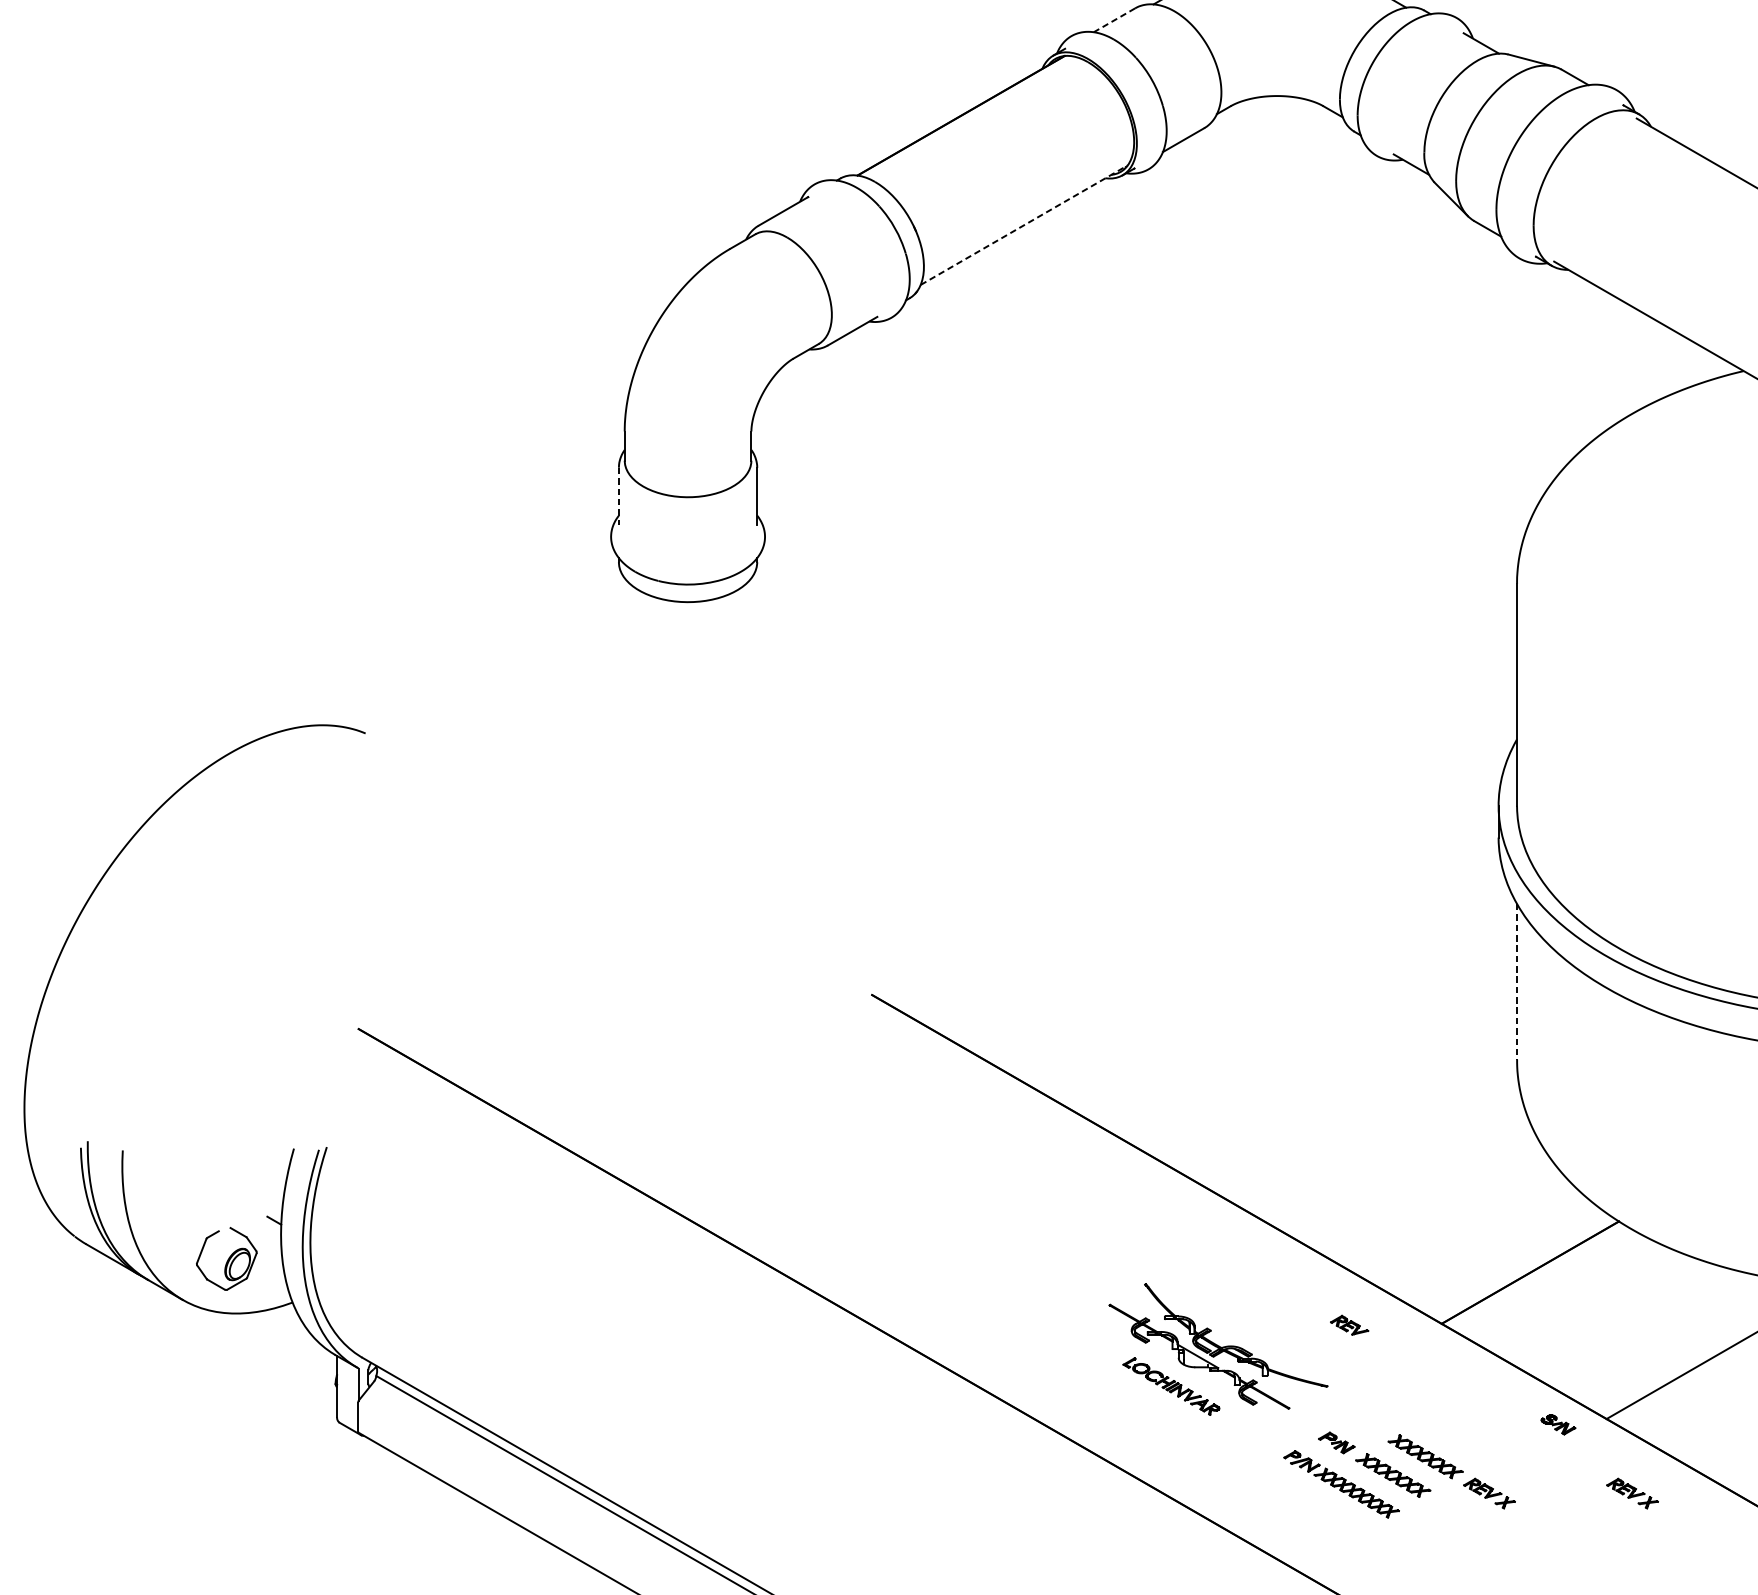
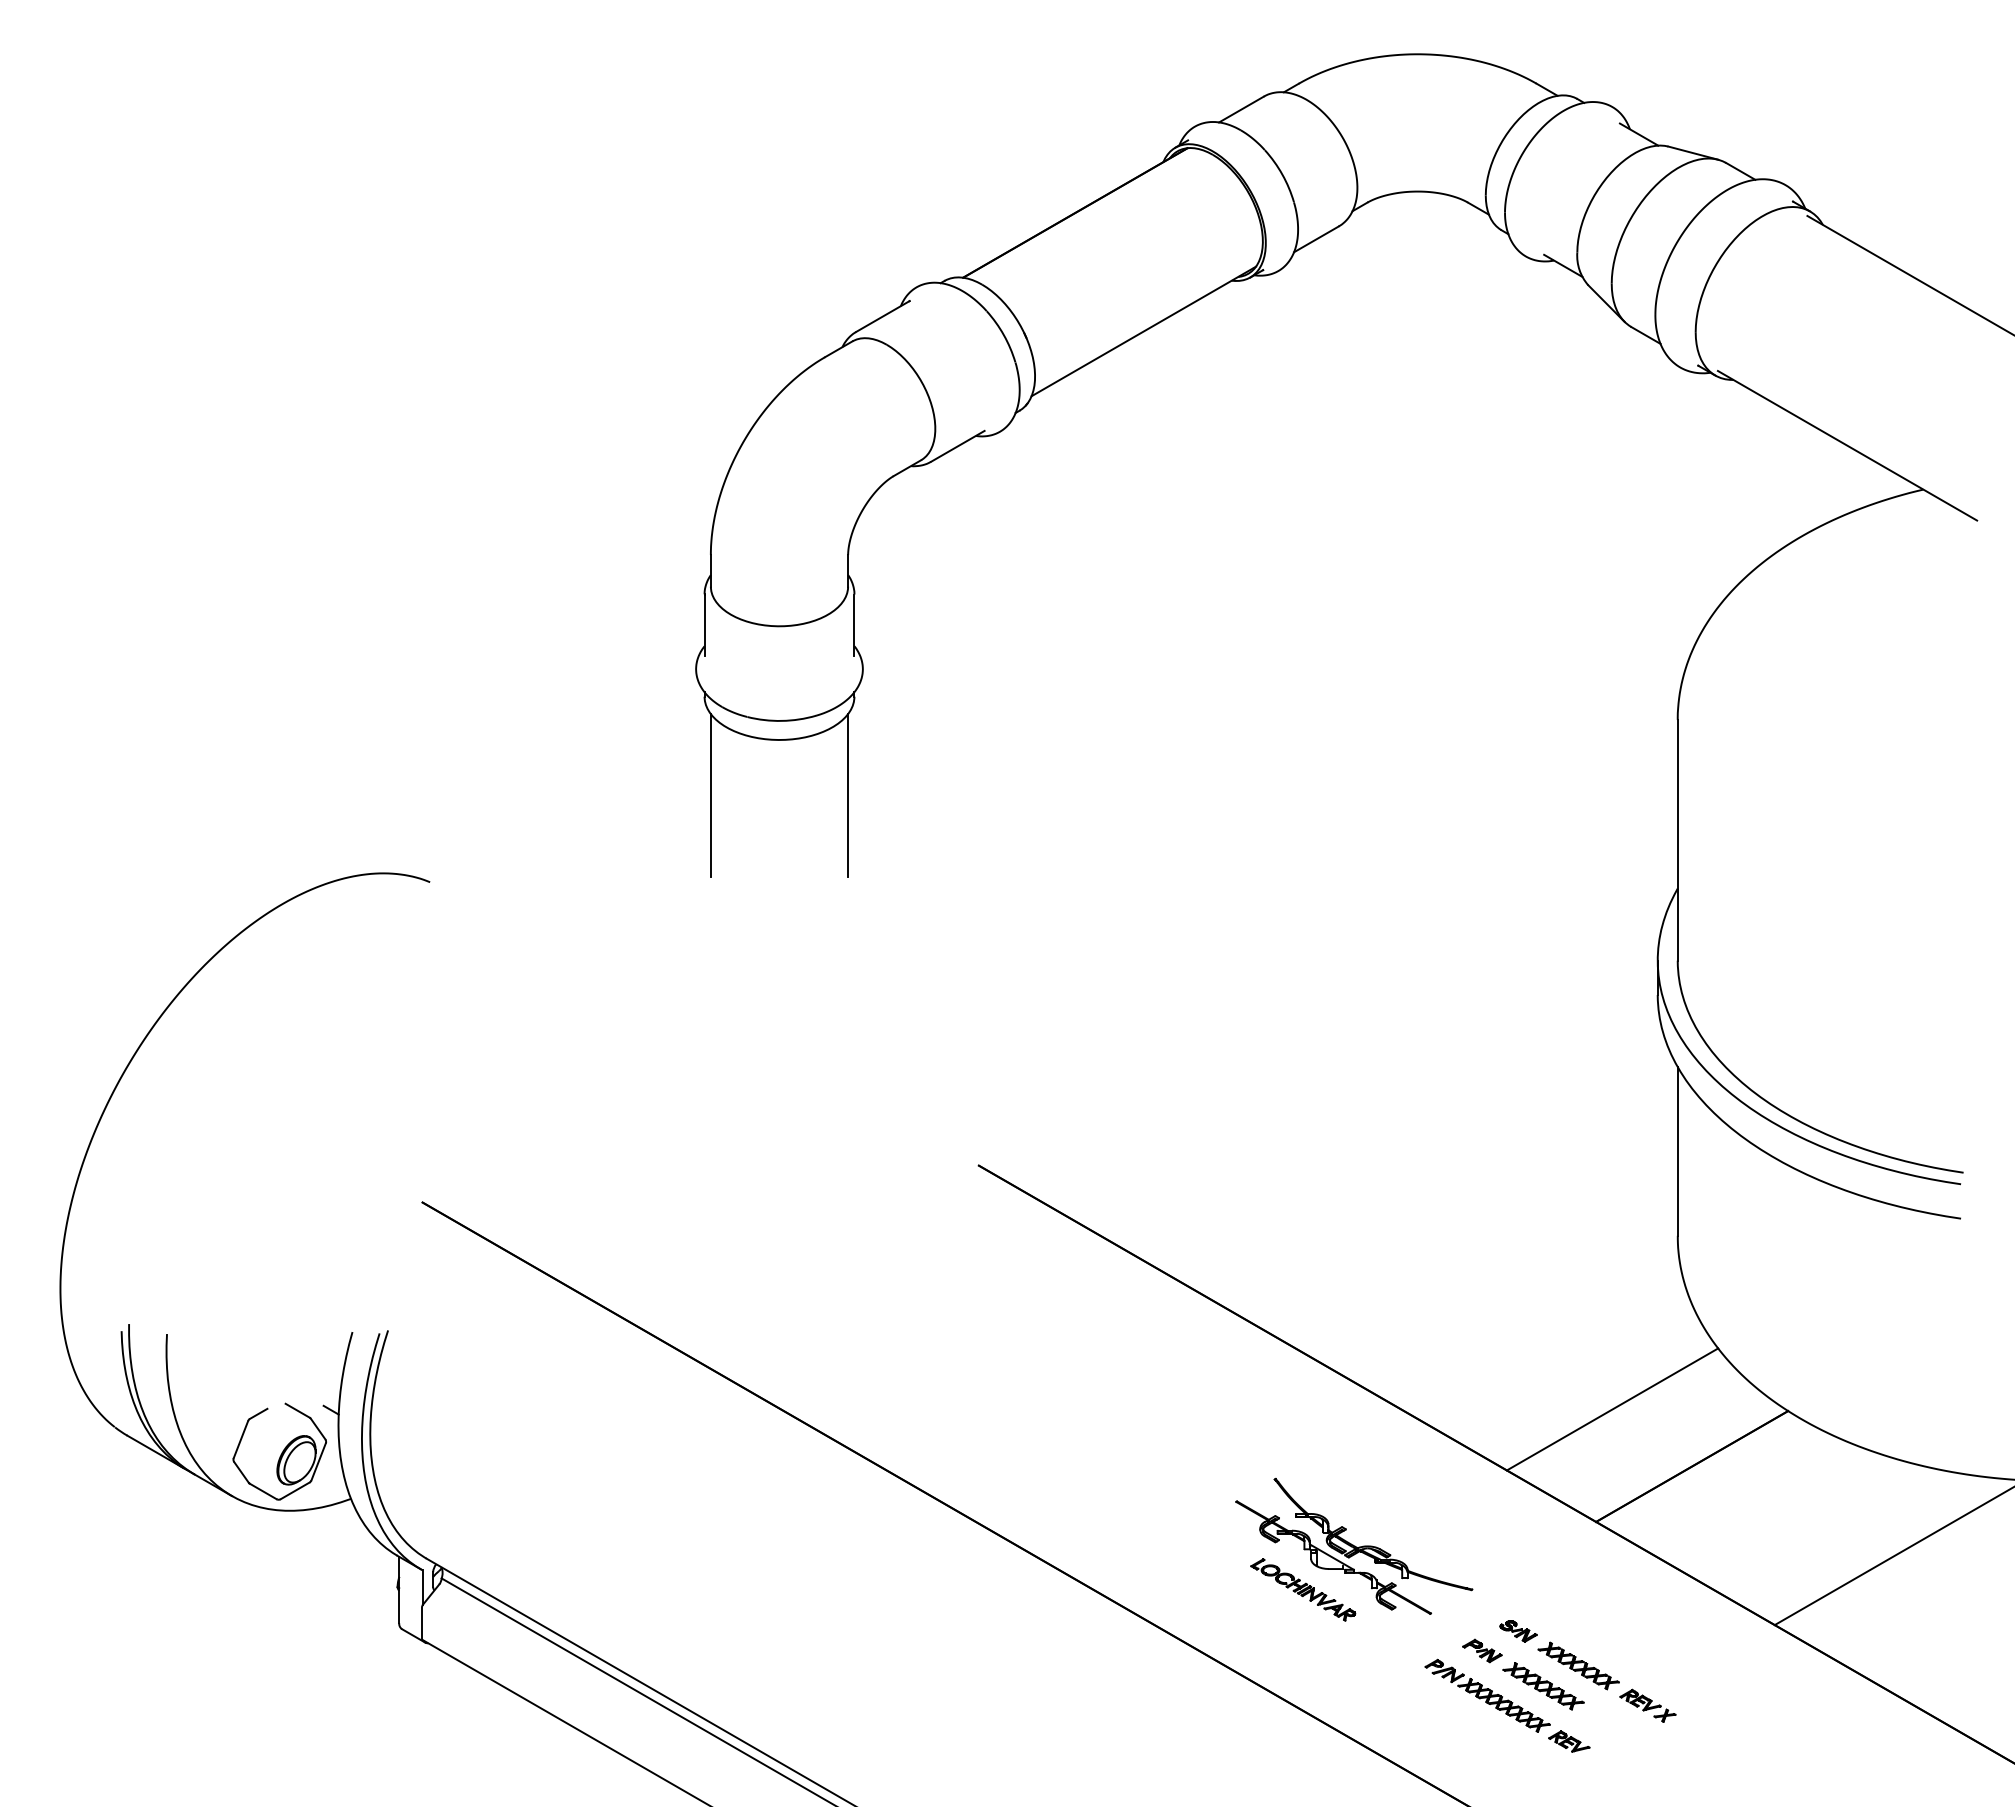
line: (1114, 20) -> (1241, 109), dashed -> solid
line: (1024, 225) -> (1143, 331), dashed -> solid
line: (618, 496) -> (704, 625), dashed -> solid
line: (625, 653) -> (711, 795), added
line: (750, 653) -> (847, 795), added
line: (1516, 981) -> (1677, 1151), dashed -> solid
line: (1456, 1220) -> (1612, 1409), added
part: (226, 1258) -> (279, 1451), size x1.43
part: (1349, 1325) -> (1569, 1741), moved
part: (1558, 1424) -> (1518, 1631), moved
part: (1632, 1493) -> (1802, 1705), removed

